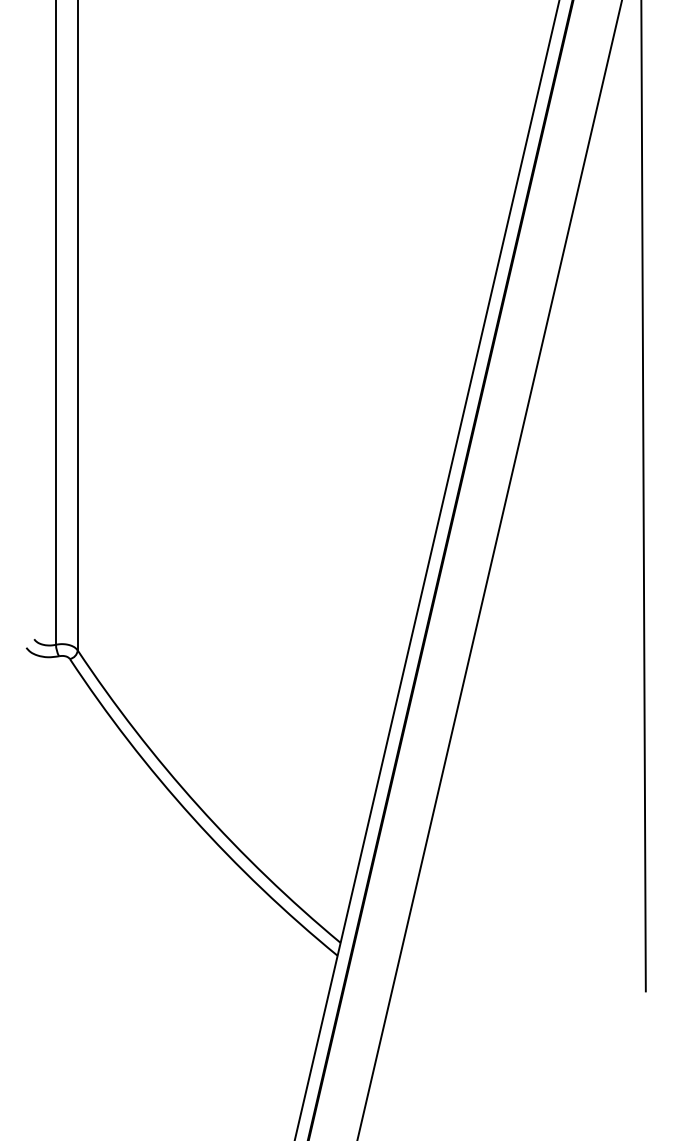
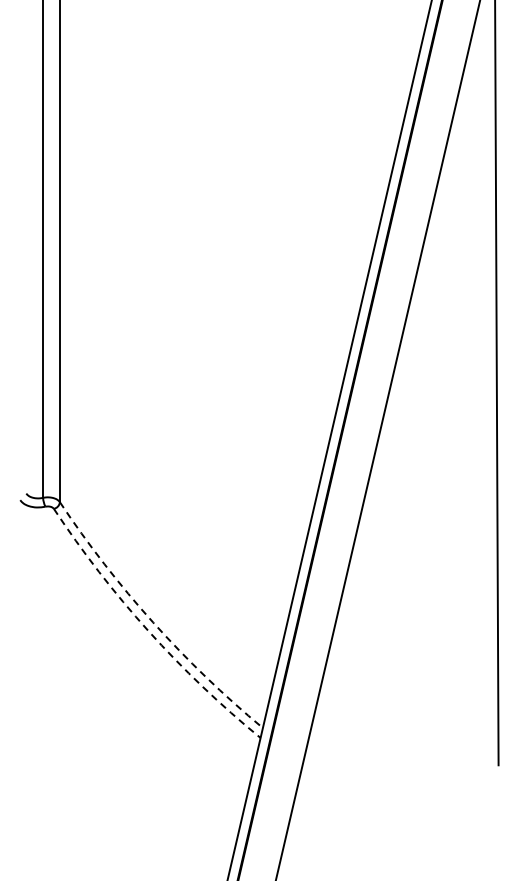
arc: (198, 806) -> (153, 622), solid -> dashed
arc: (192, 817) -> (148, 631), solid -> dashed

